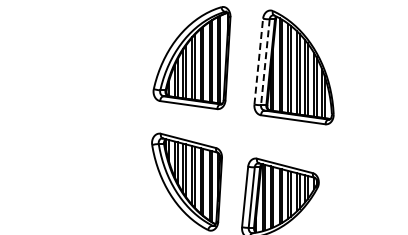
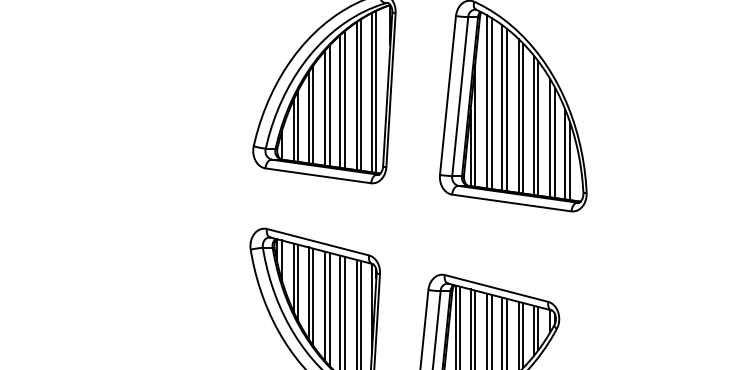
line: (258, 61) -> (447, 95), dashed -> solid
line: (265, 62) -> (460, 96), dashed -> solid

